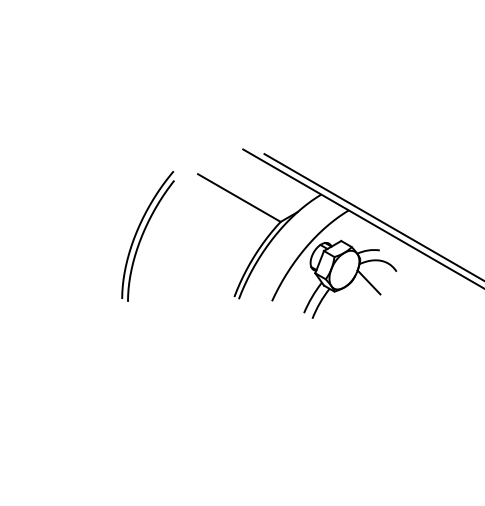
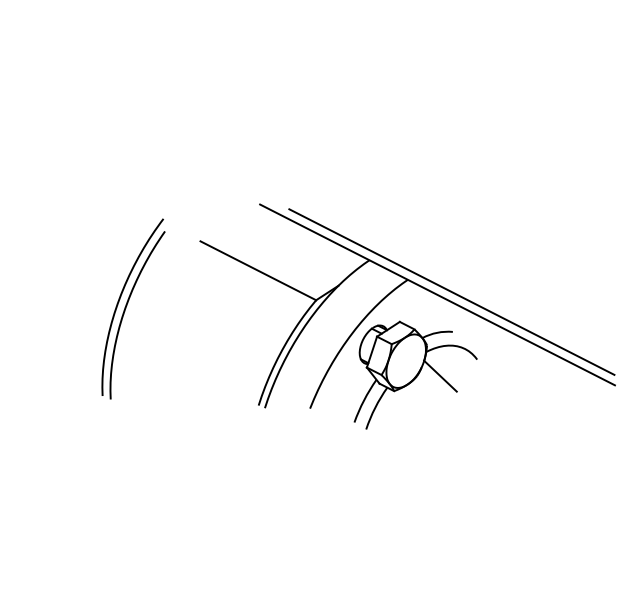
part: (147, 236) -> (132, 309), moved

